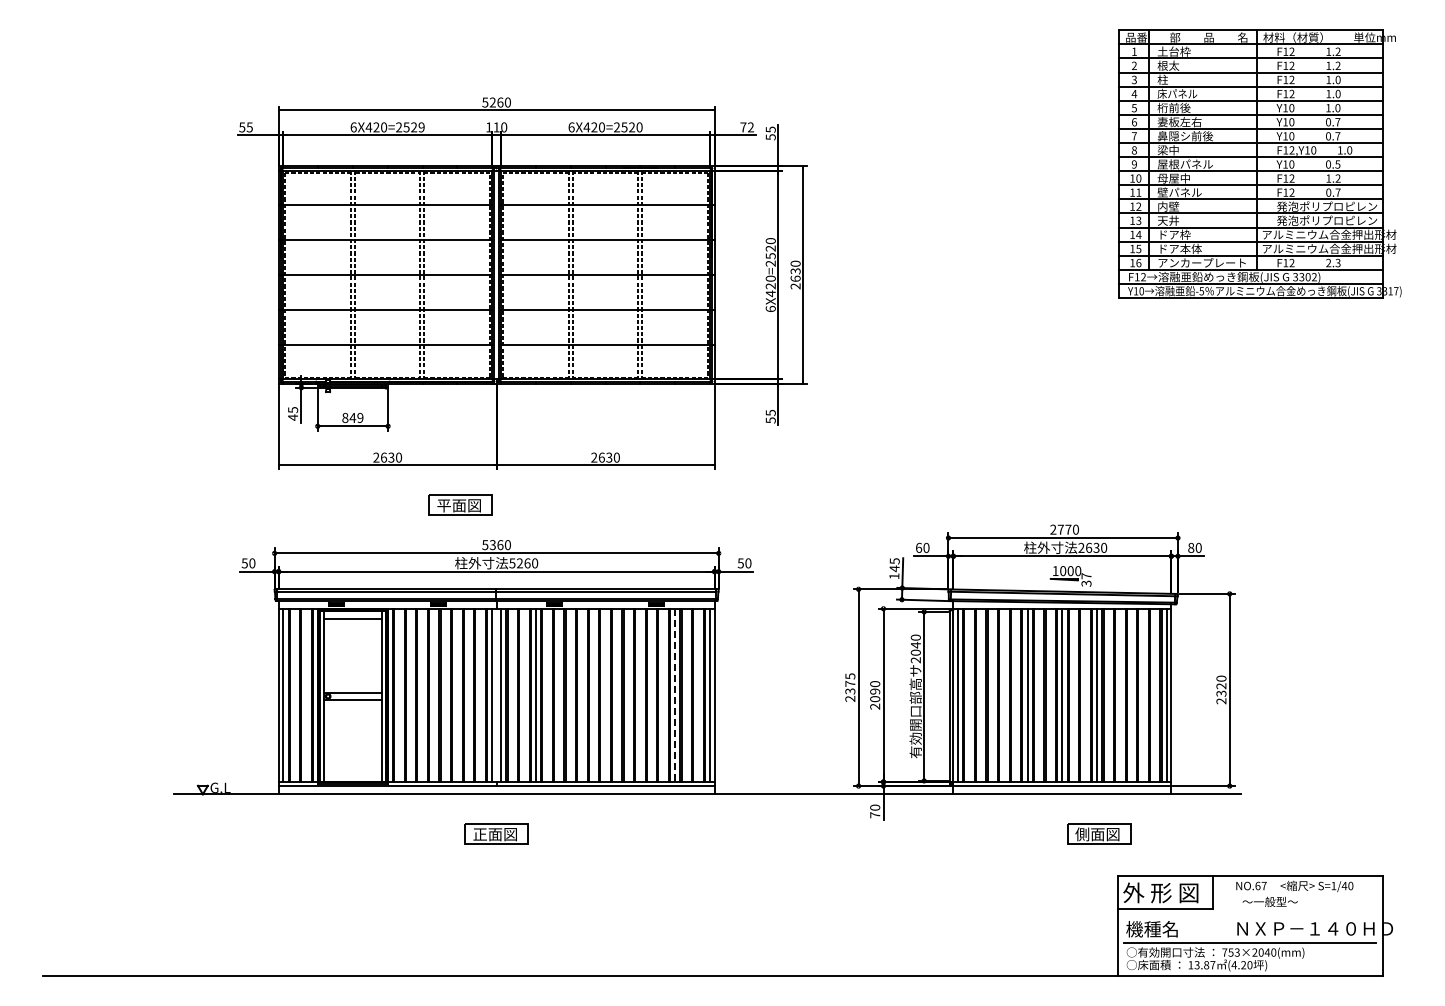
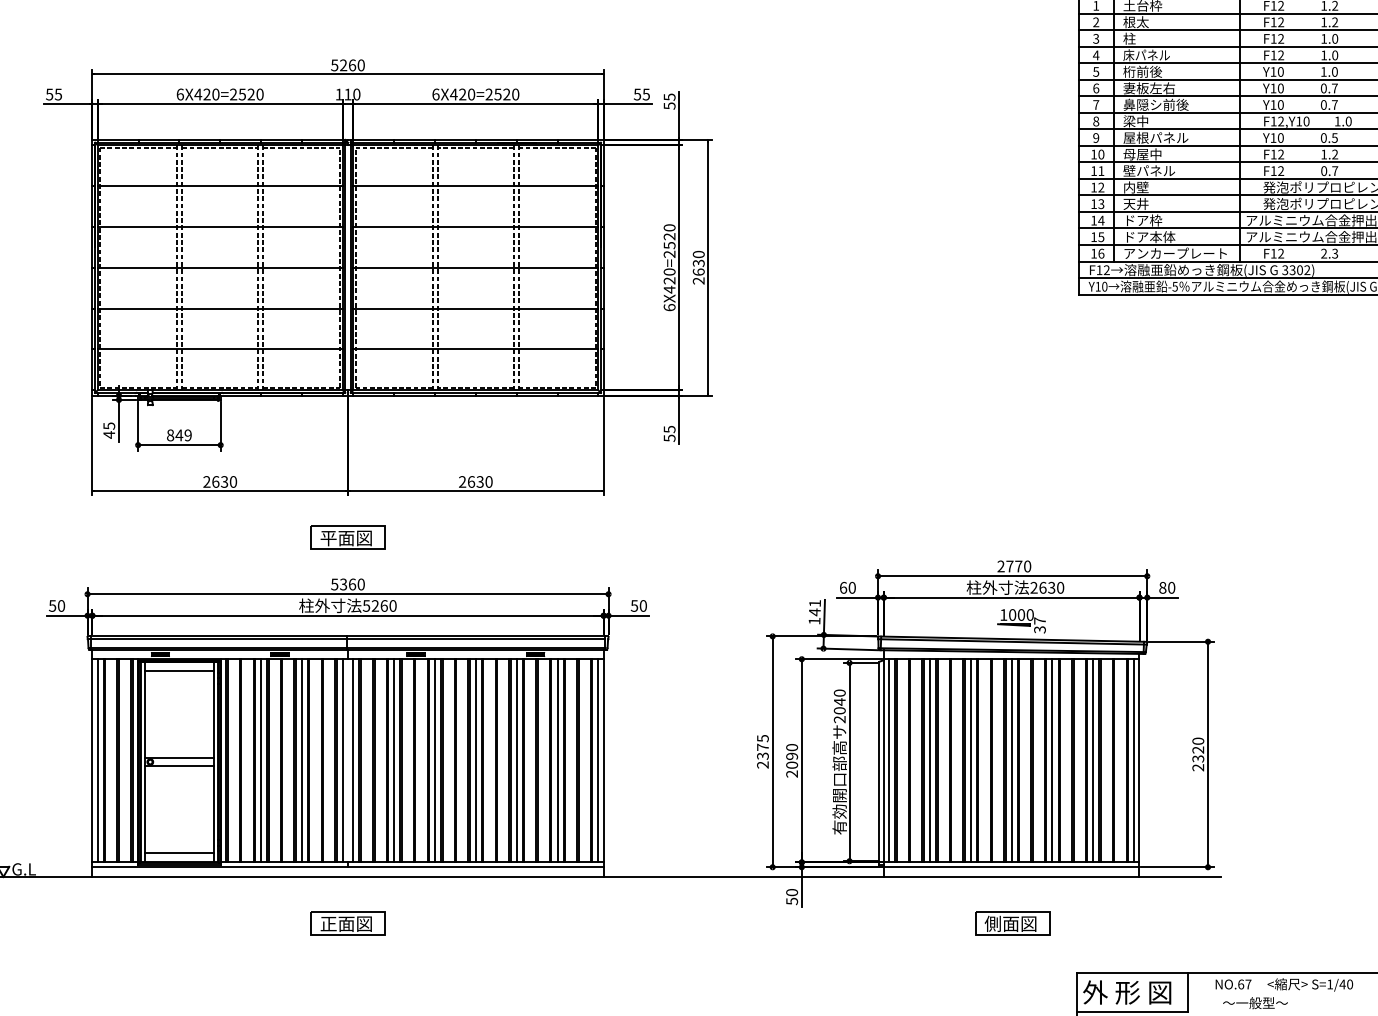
text: (421, 127) -> (259, 94), 6X420=2529 -> 6X420=2520
text: (746, 127) -> (641, 94), 72 -> 55
part: (460, 504) -> (347, 536), moved
text: (894, 561) -> (814, 603), 145 -> 141
line: (422, 694) -> (261, 759), added
line: (457, 694) -> (302, 759), added
line: (570, 694) -> (434, 759), added
line: (605, 694) -> (475, 759), added
line: (640, 694) -> (516, 759), added
line: (992, 694) -> (929, 759), added
line: (1131, 694) -> (1092, 759), added
line: (675, 695) -> (557, 760), dashed -> solid
line: (352, 774) -> (178, 853), added
text: (875, 815) -> (792, 901), 70 -> 50
part: (1099, 833) -> (1012, 922), moved

